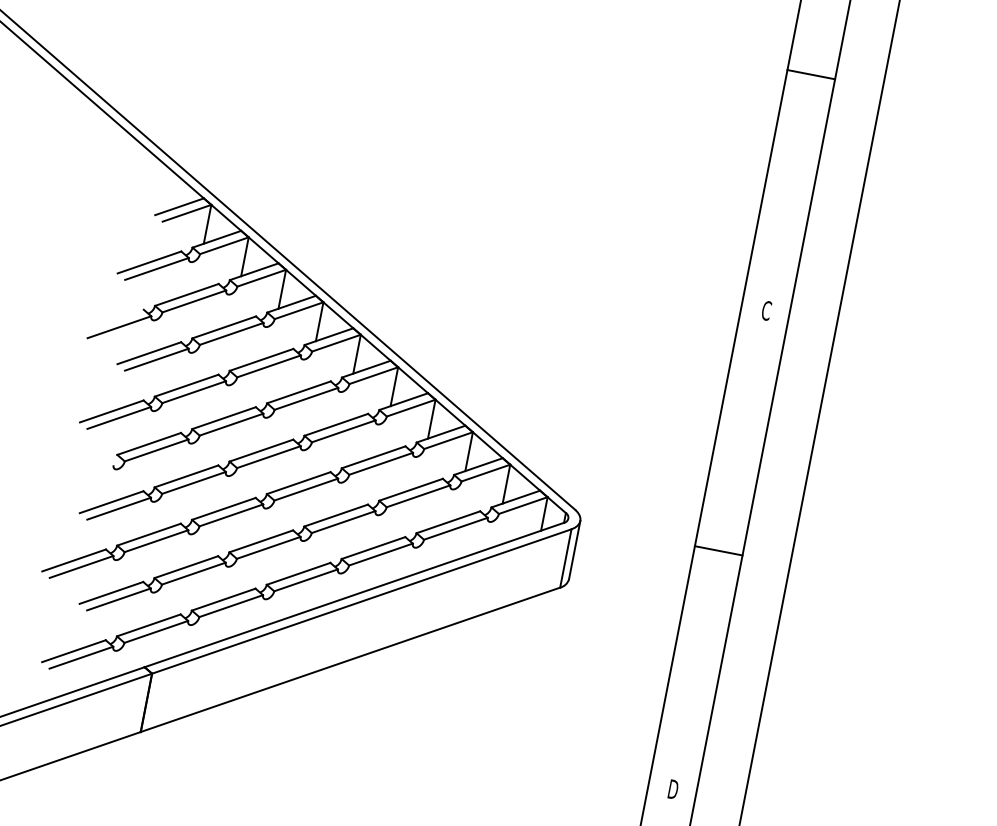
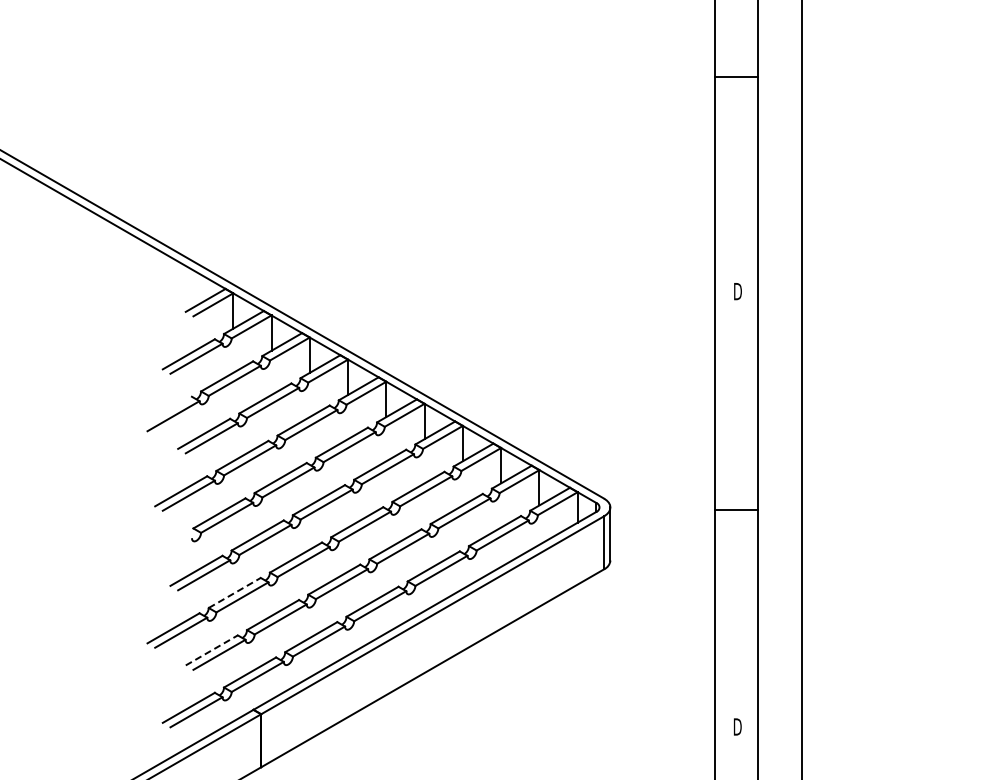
text: (766, 310) -> (737, 291), C -> D
line: (149, 534) -> (235, 592), solid -> dashed
line: (112, 593) -> (212, 650), solid -> dashed

